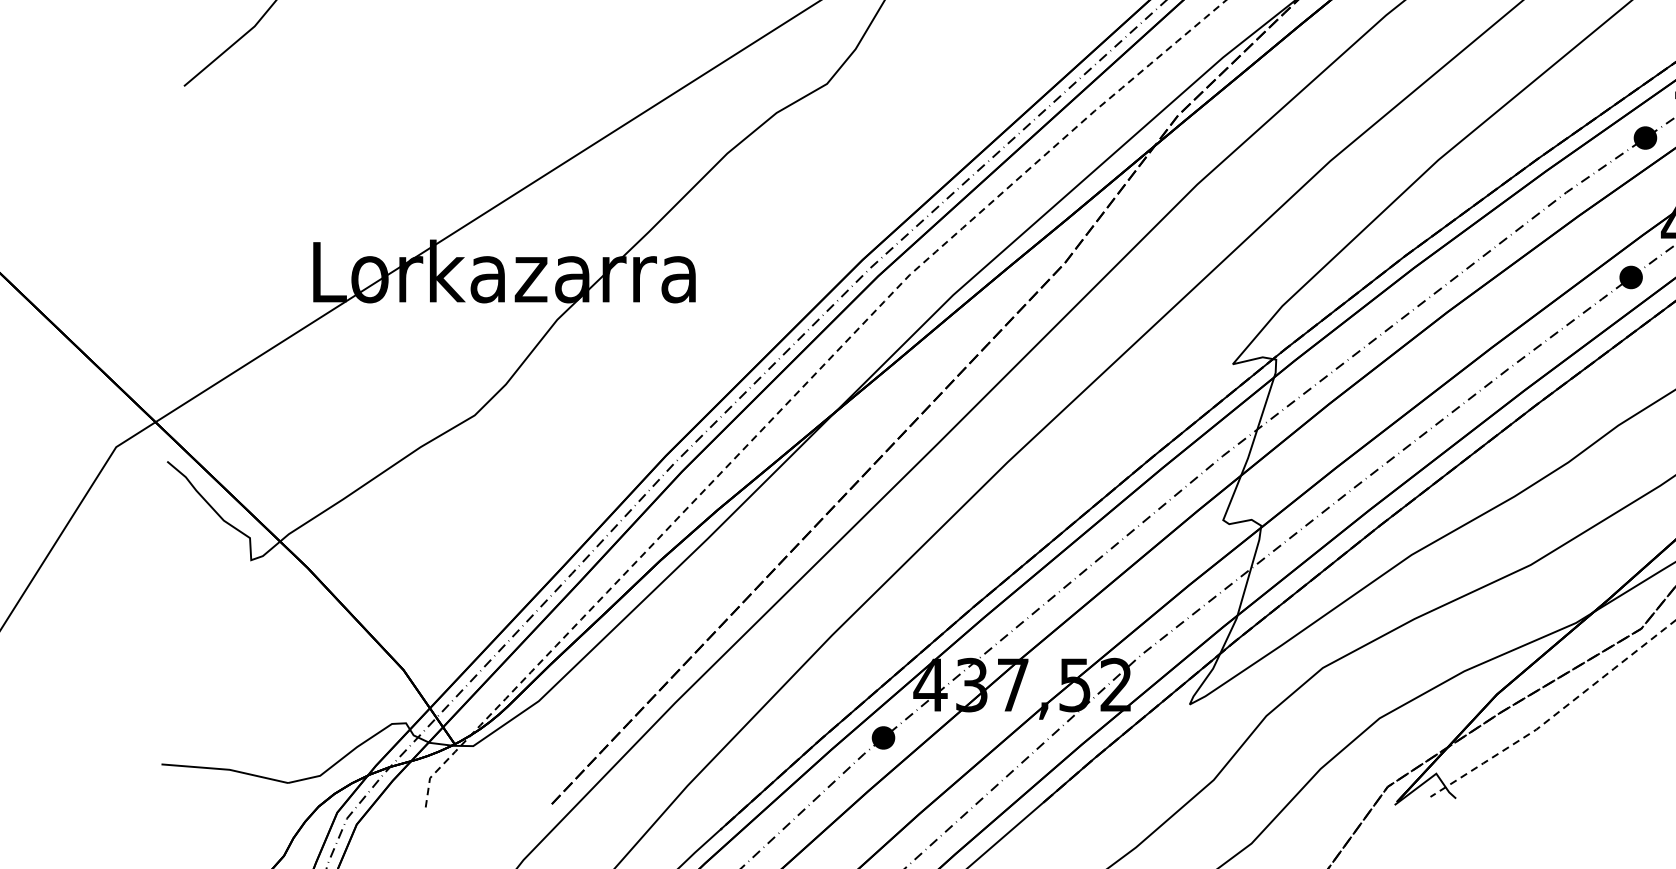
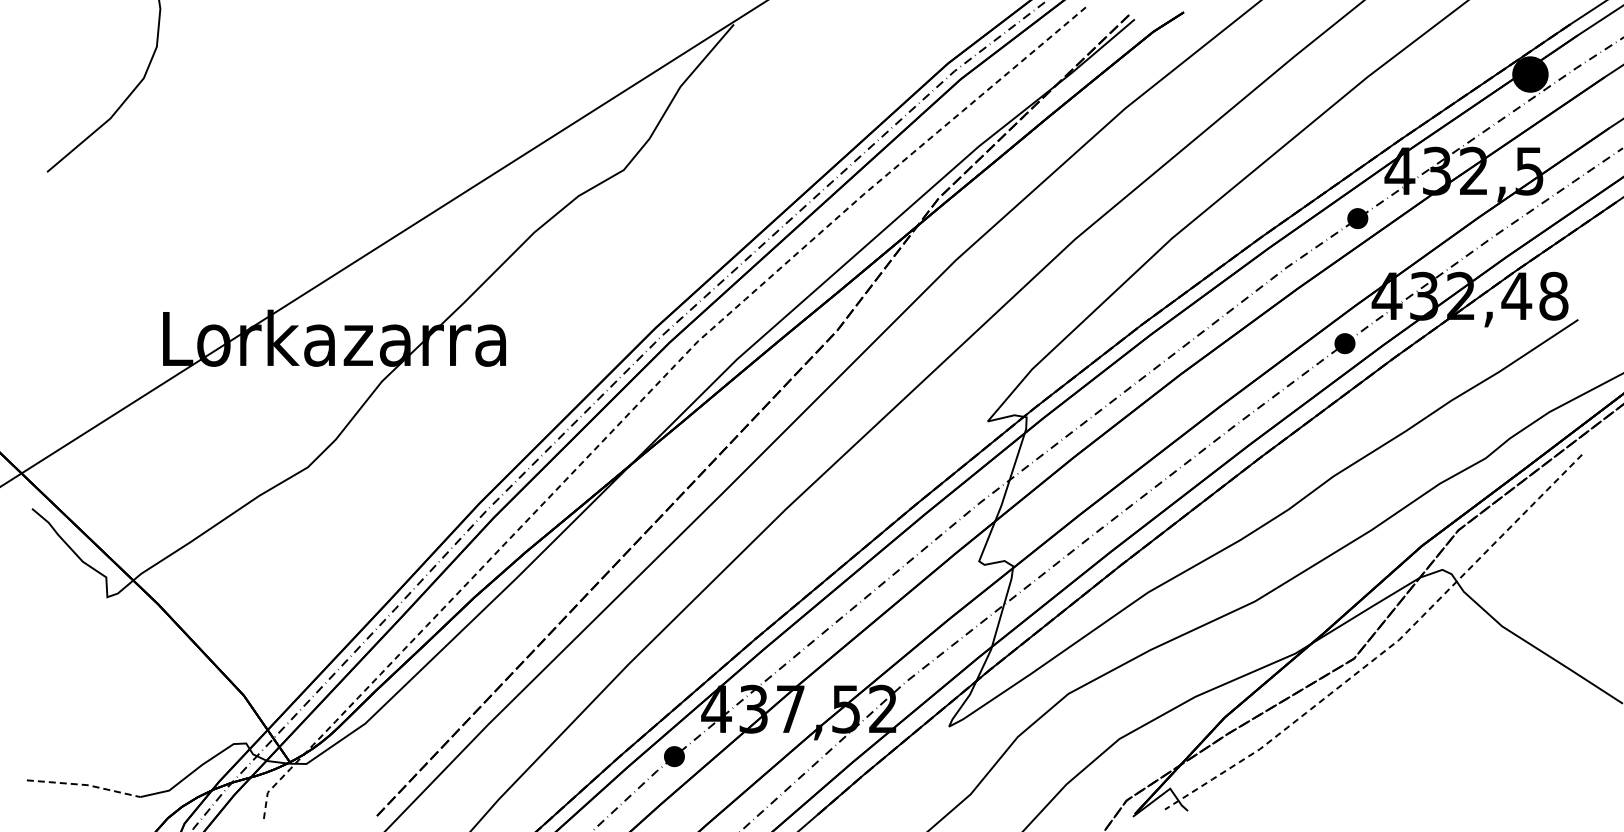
line: (226, 769) -> (85, 784), solid -> dashed

